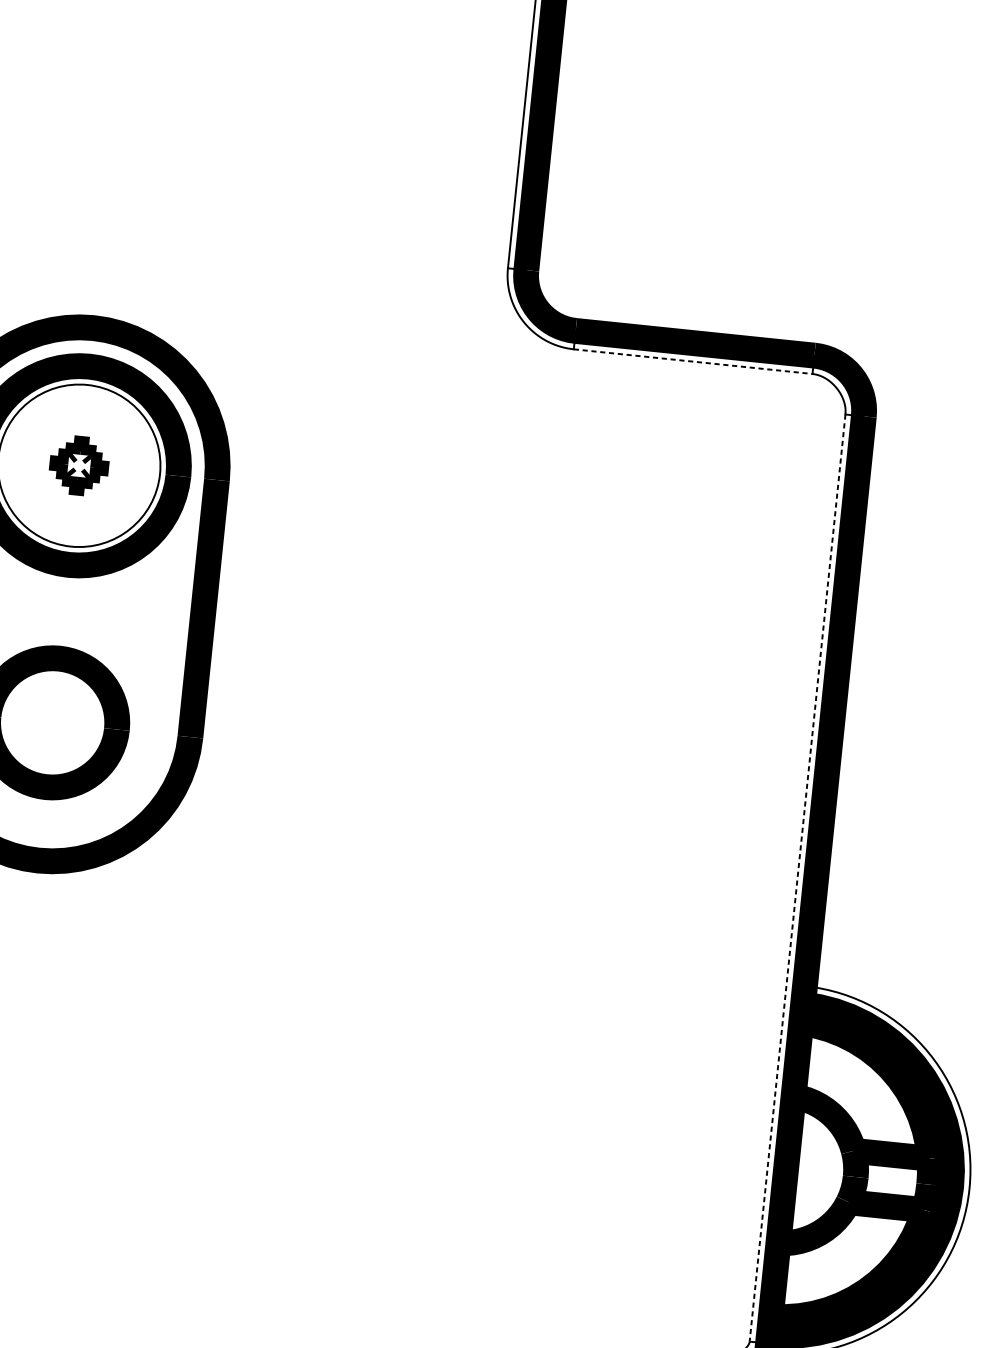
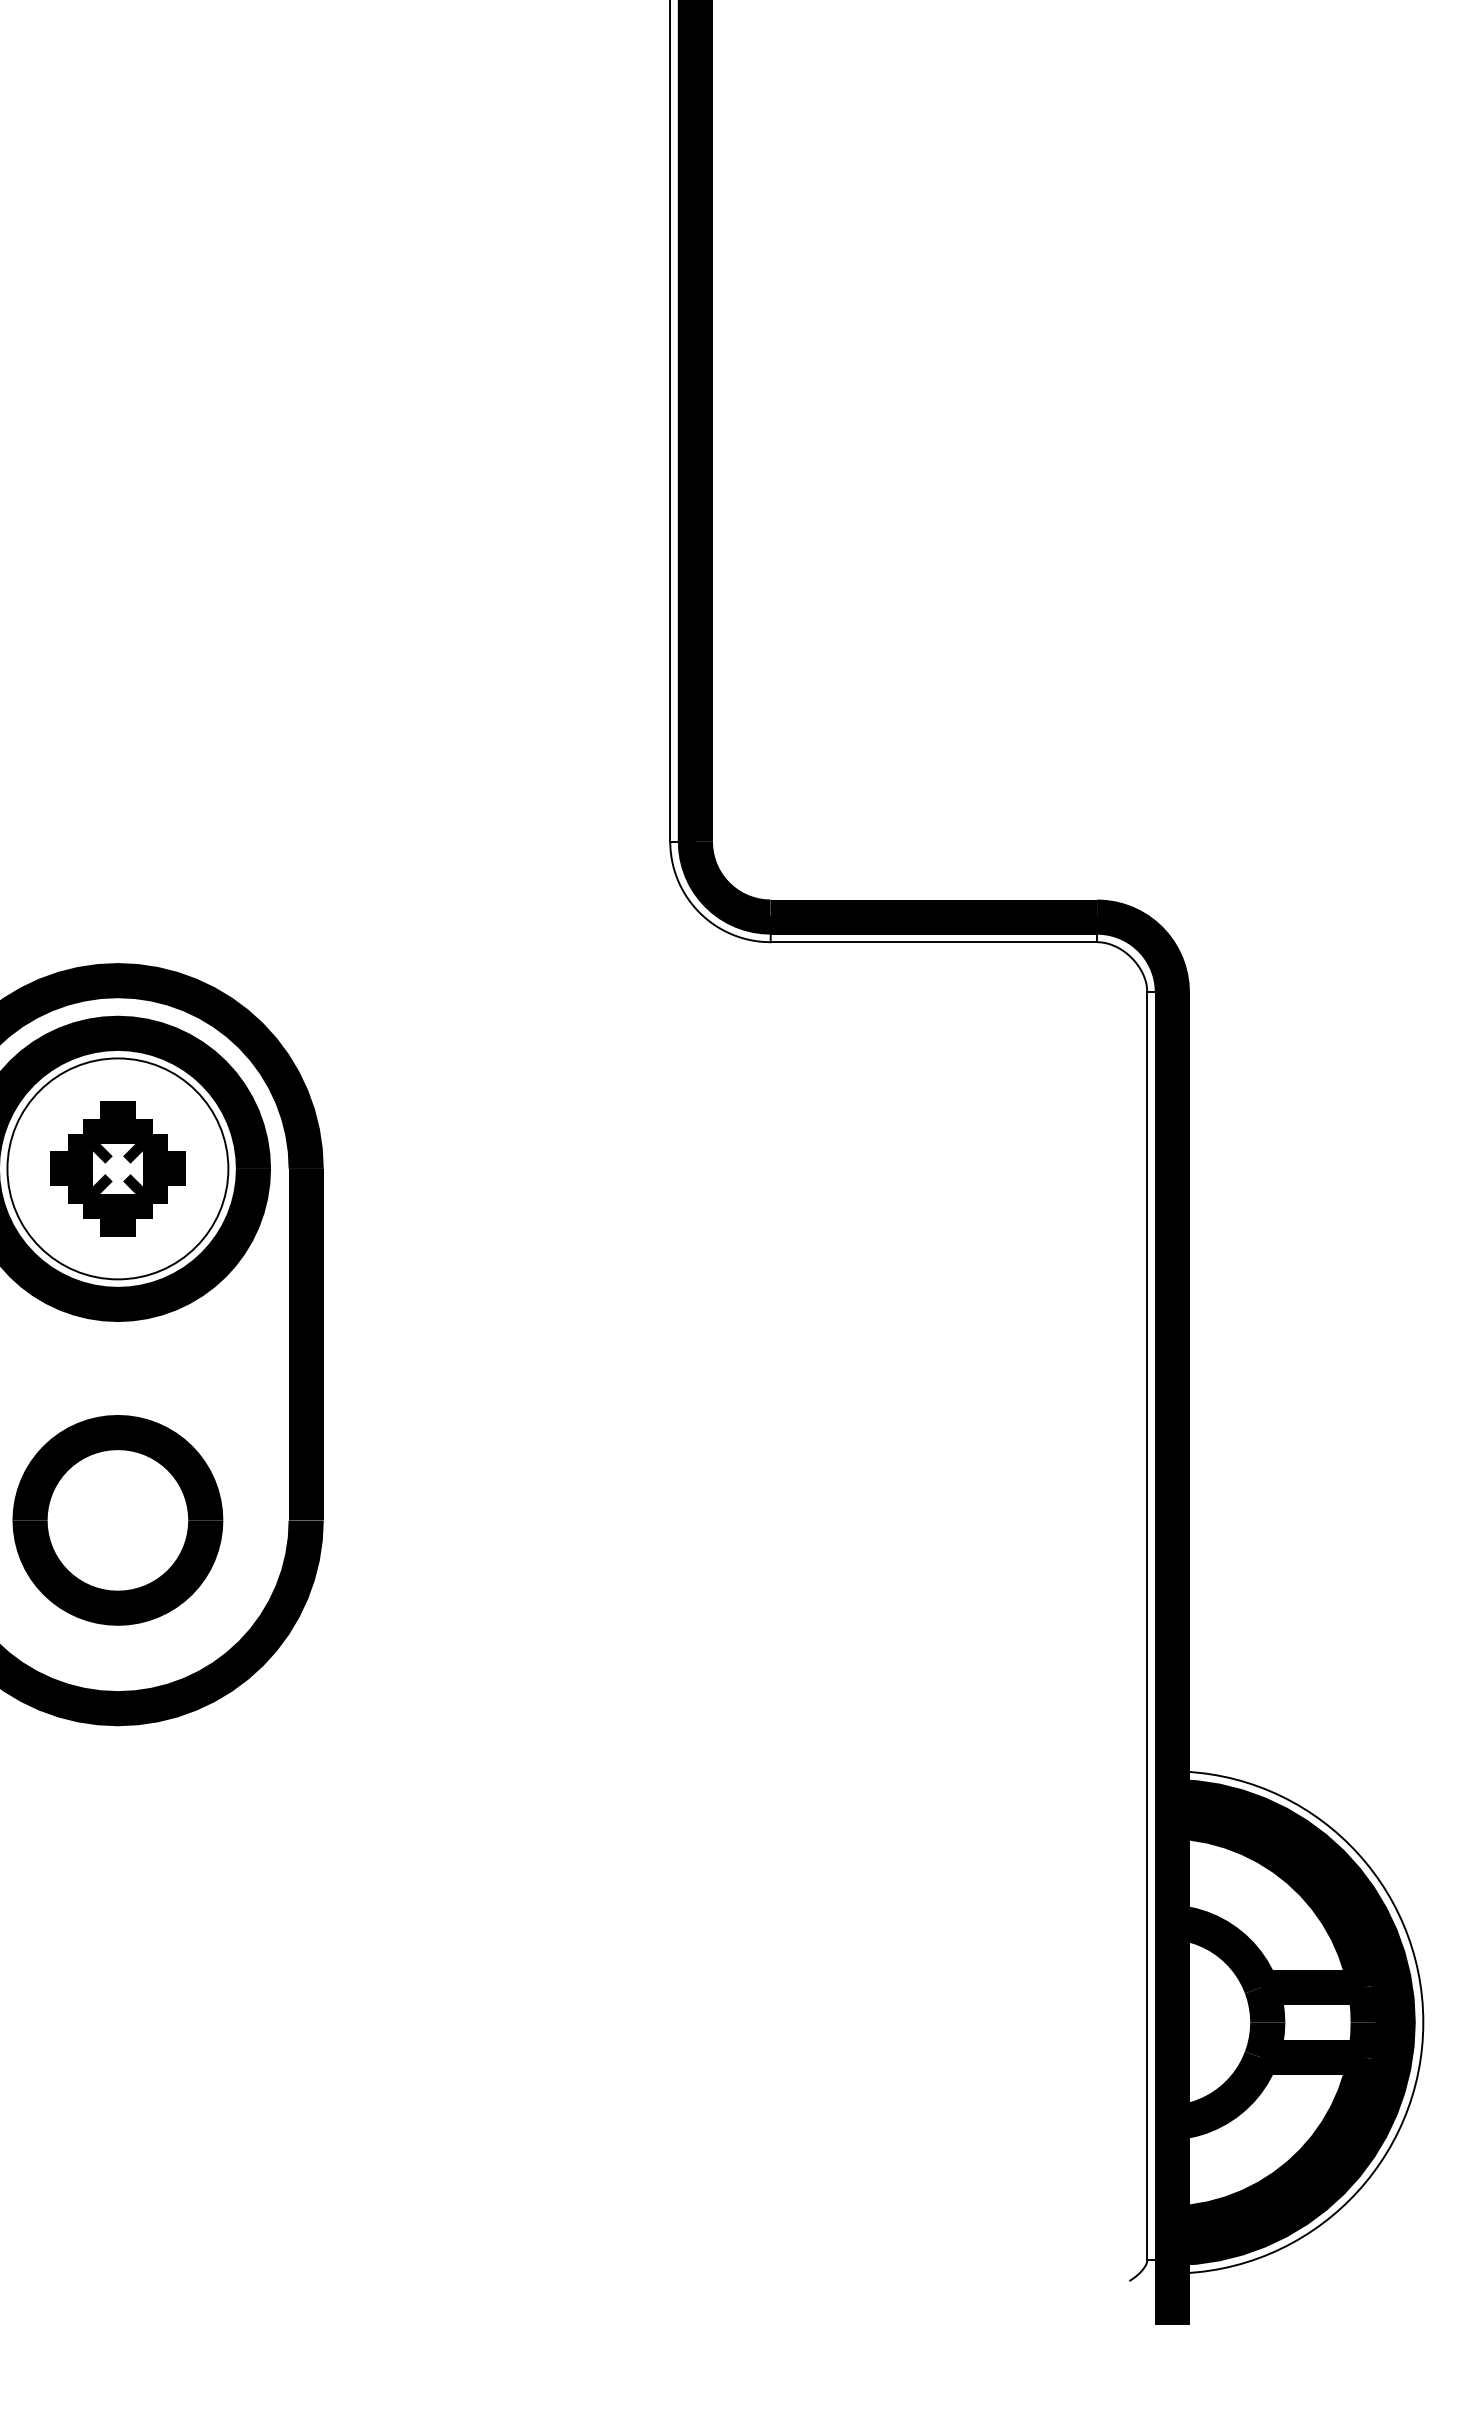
line: (693, 361) -> (934, 942), dashed -> solid
part: (78, 465) -> (117, 1168), size x1.67
line: (797, 878) -> (1147, 1626), dashed -> solid

